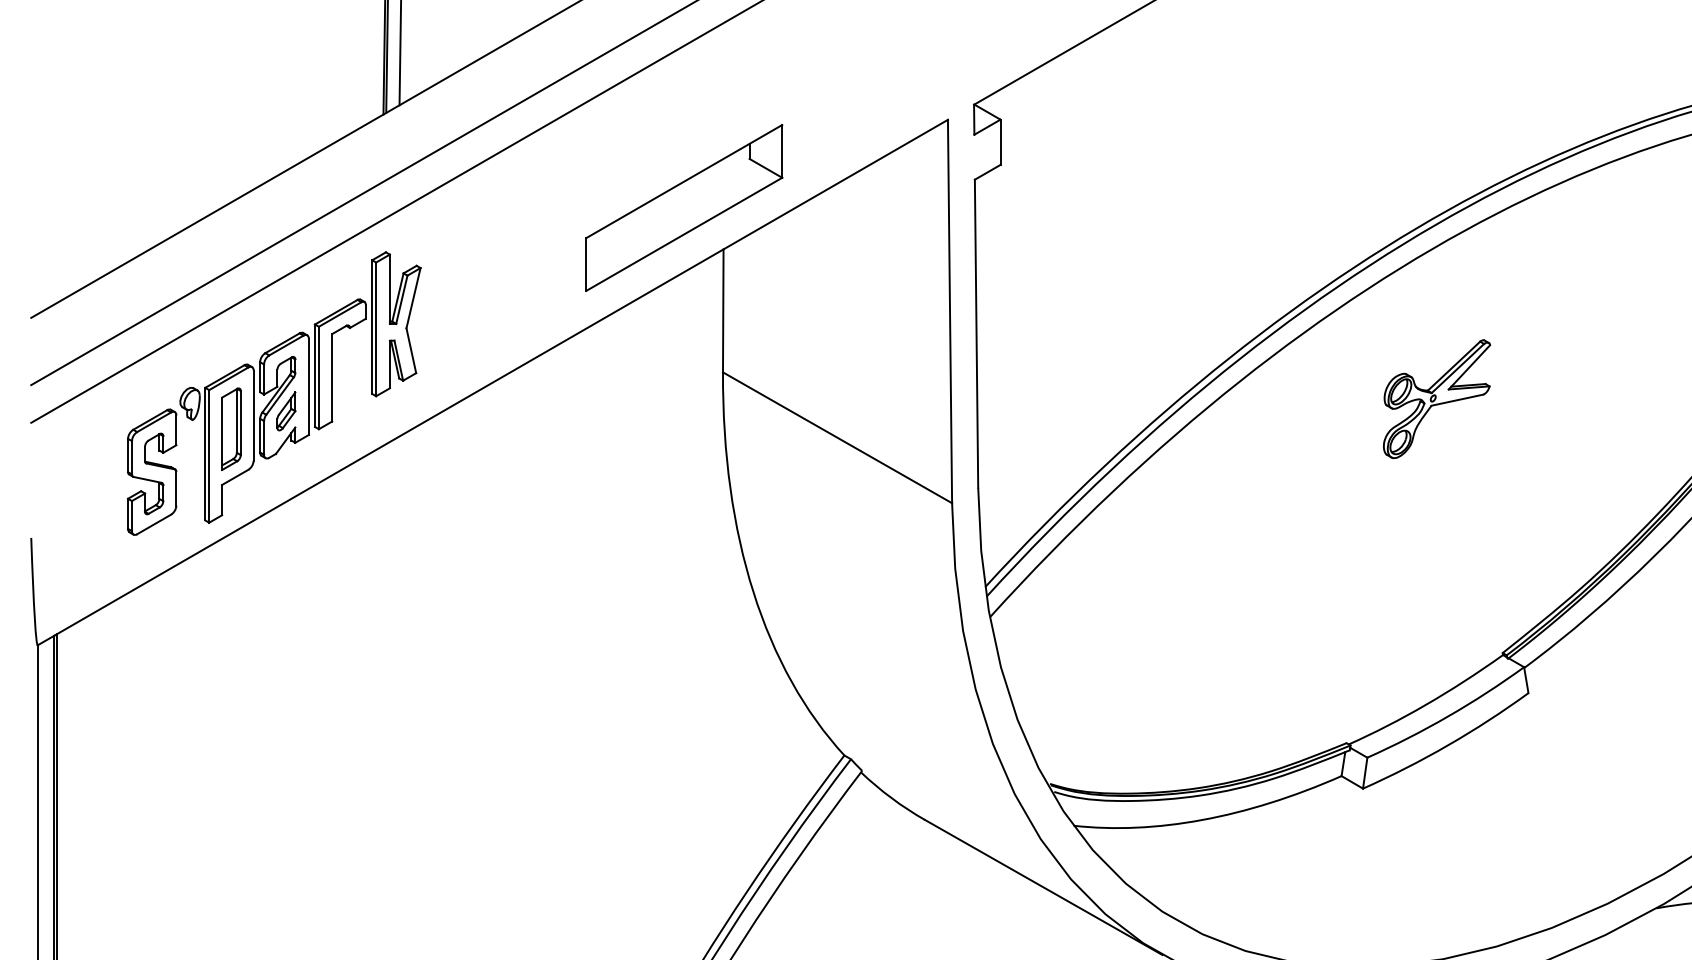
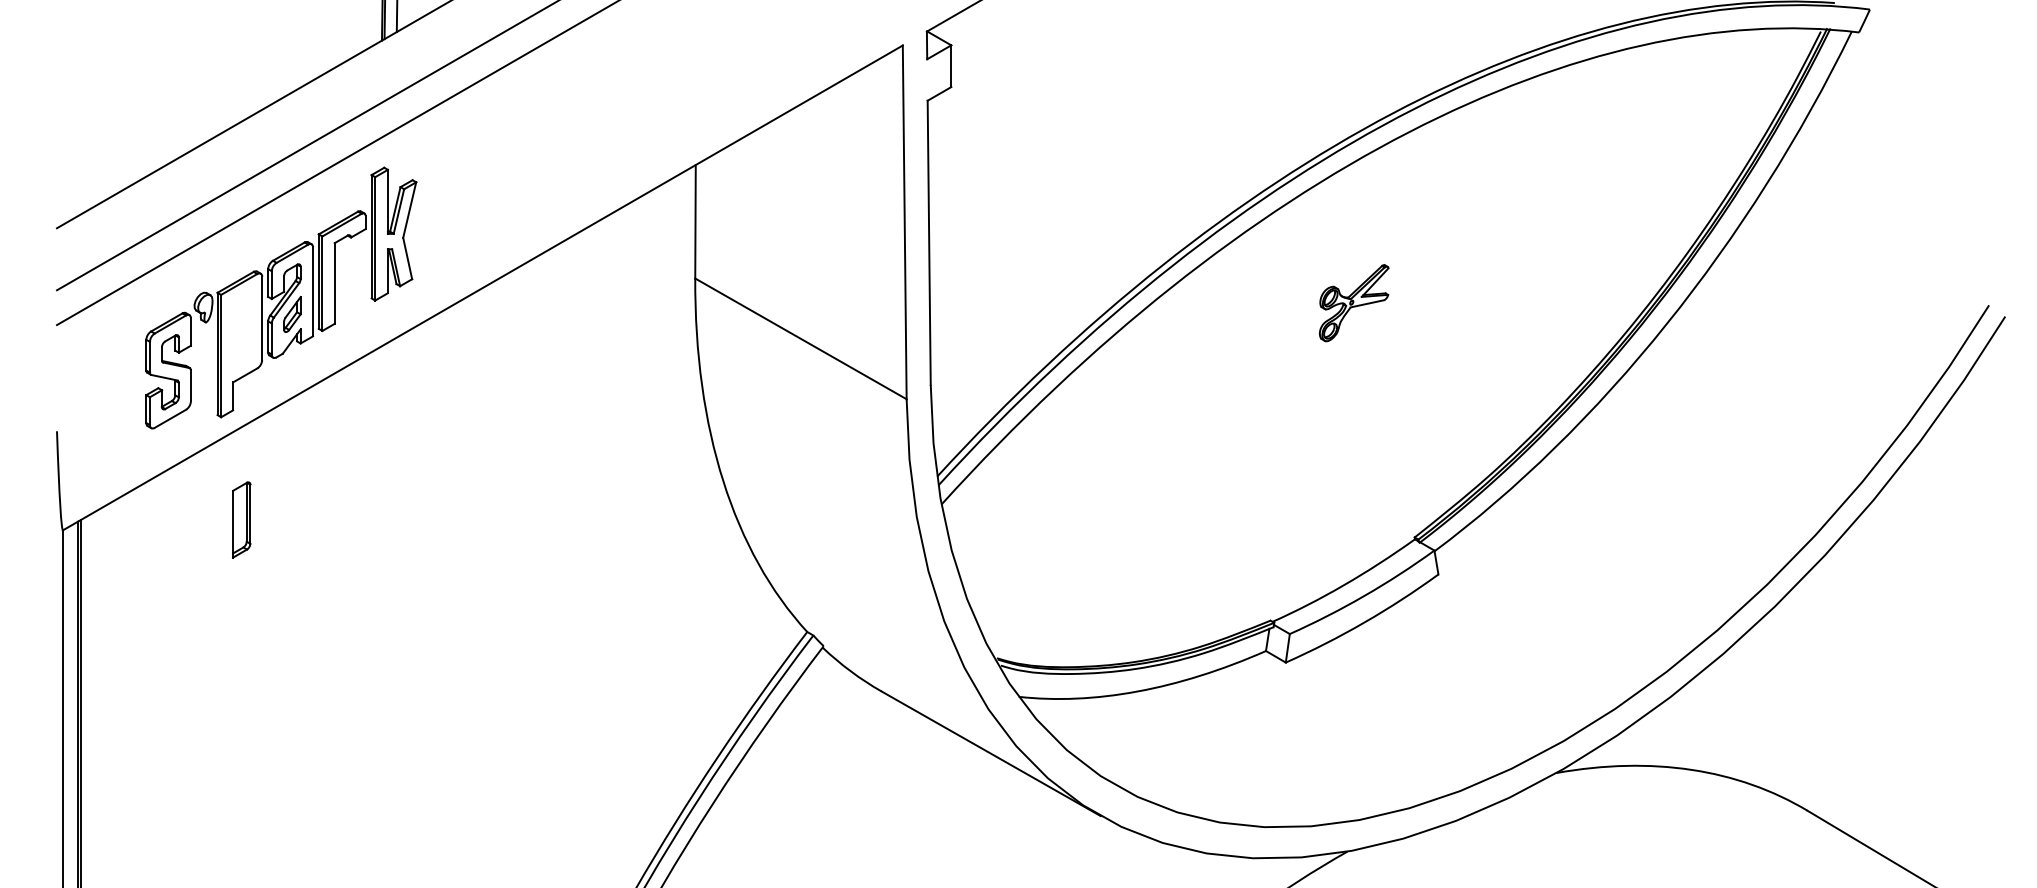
part: (684, 207) -> (659, 126), removed
part: (1437, 398) -> (1354, 302), size x0.7
part: (231, 428) -> (241, 519), moved

